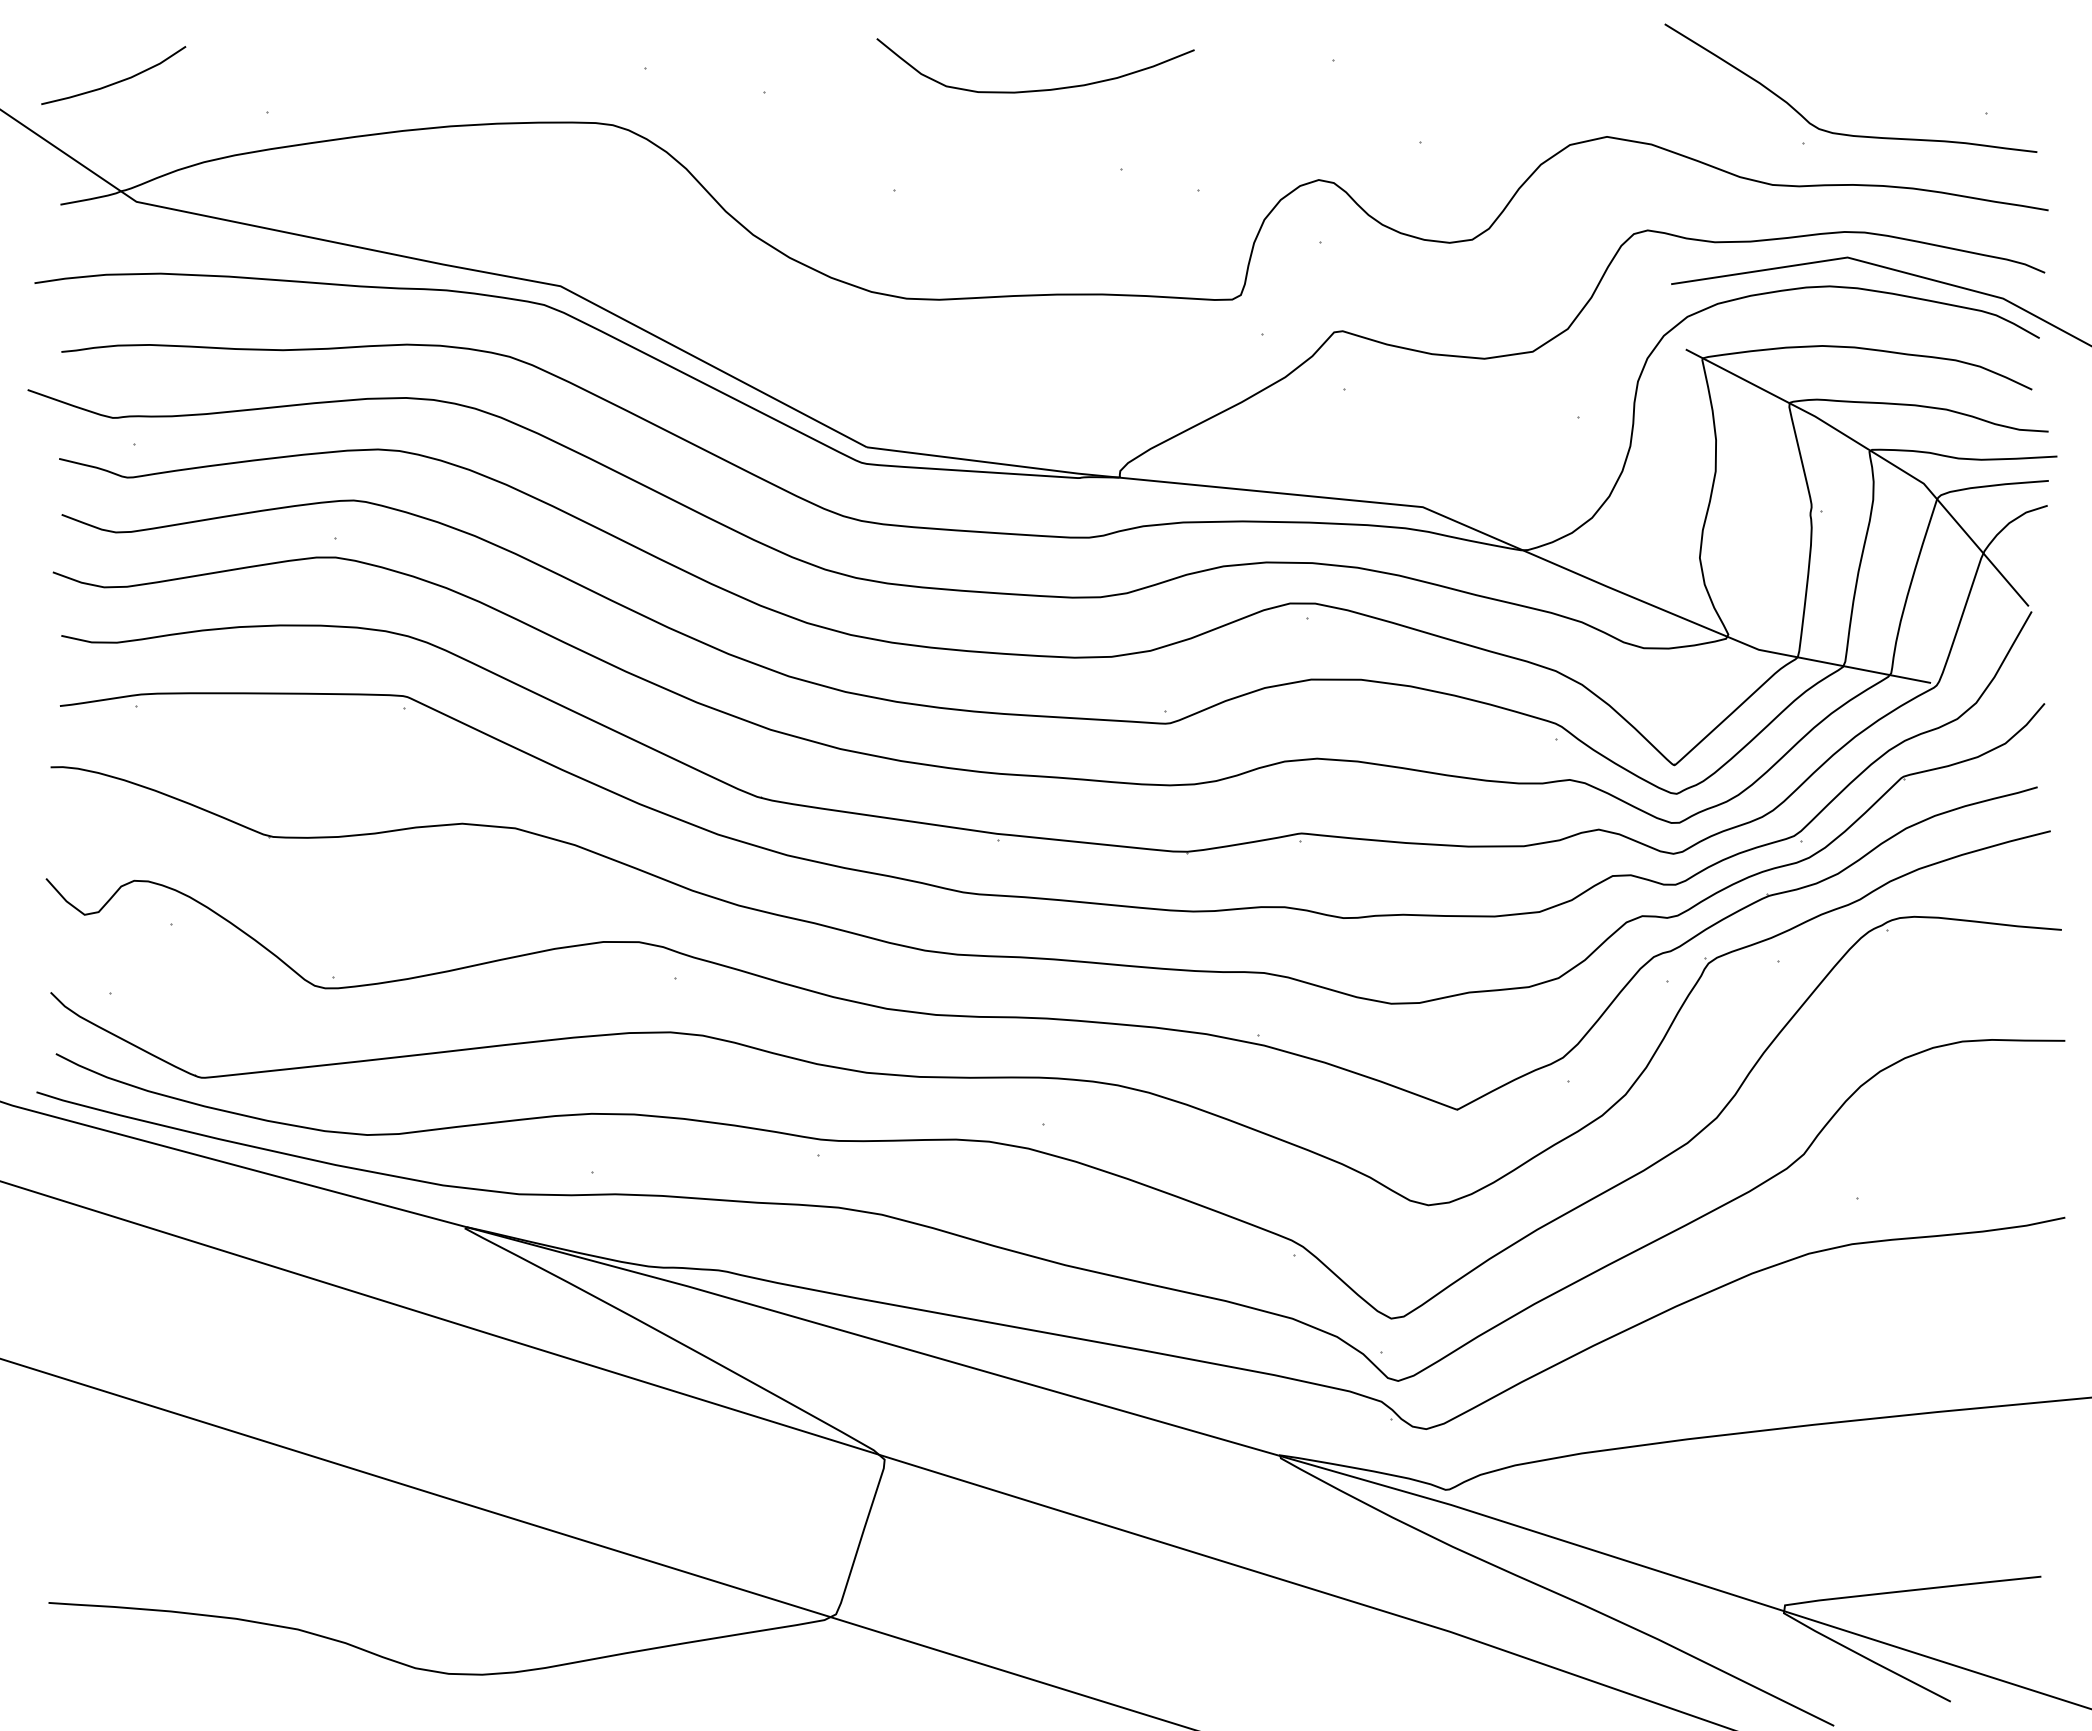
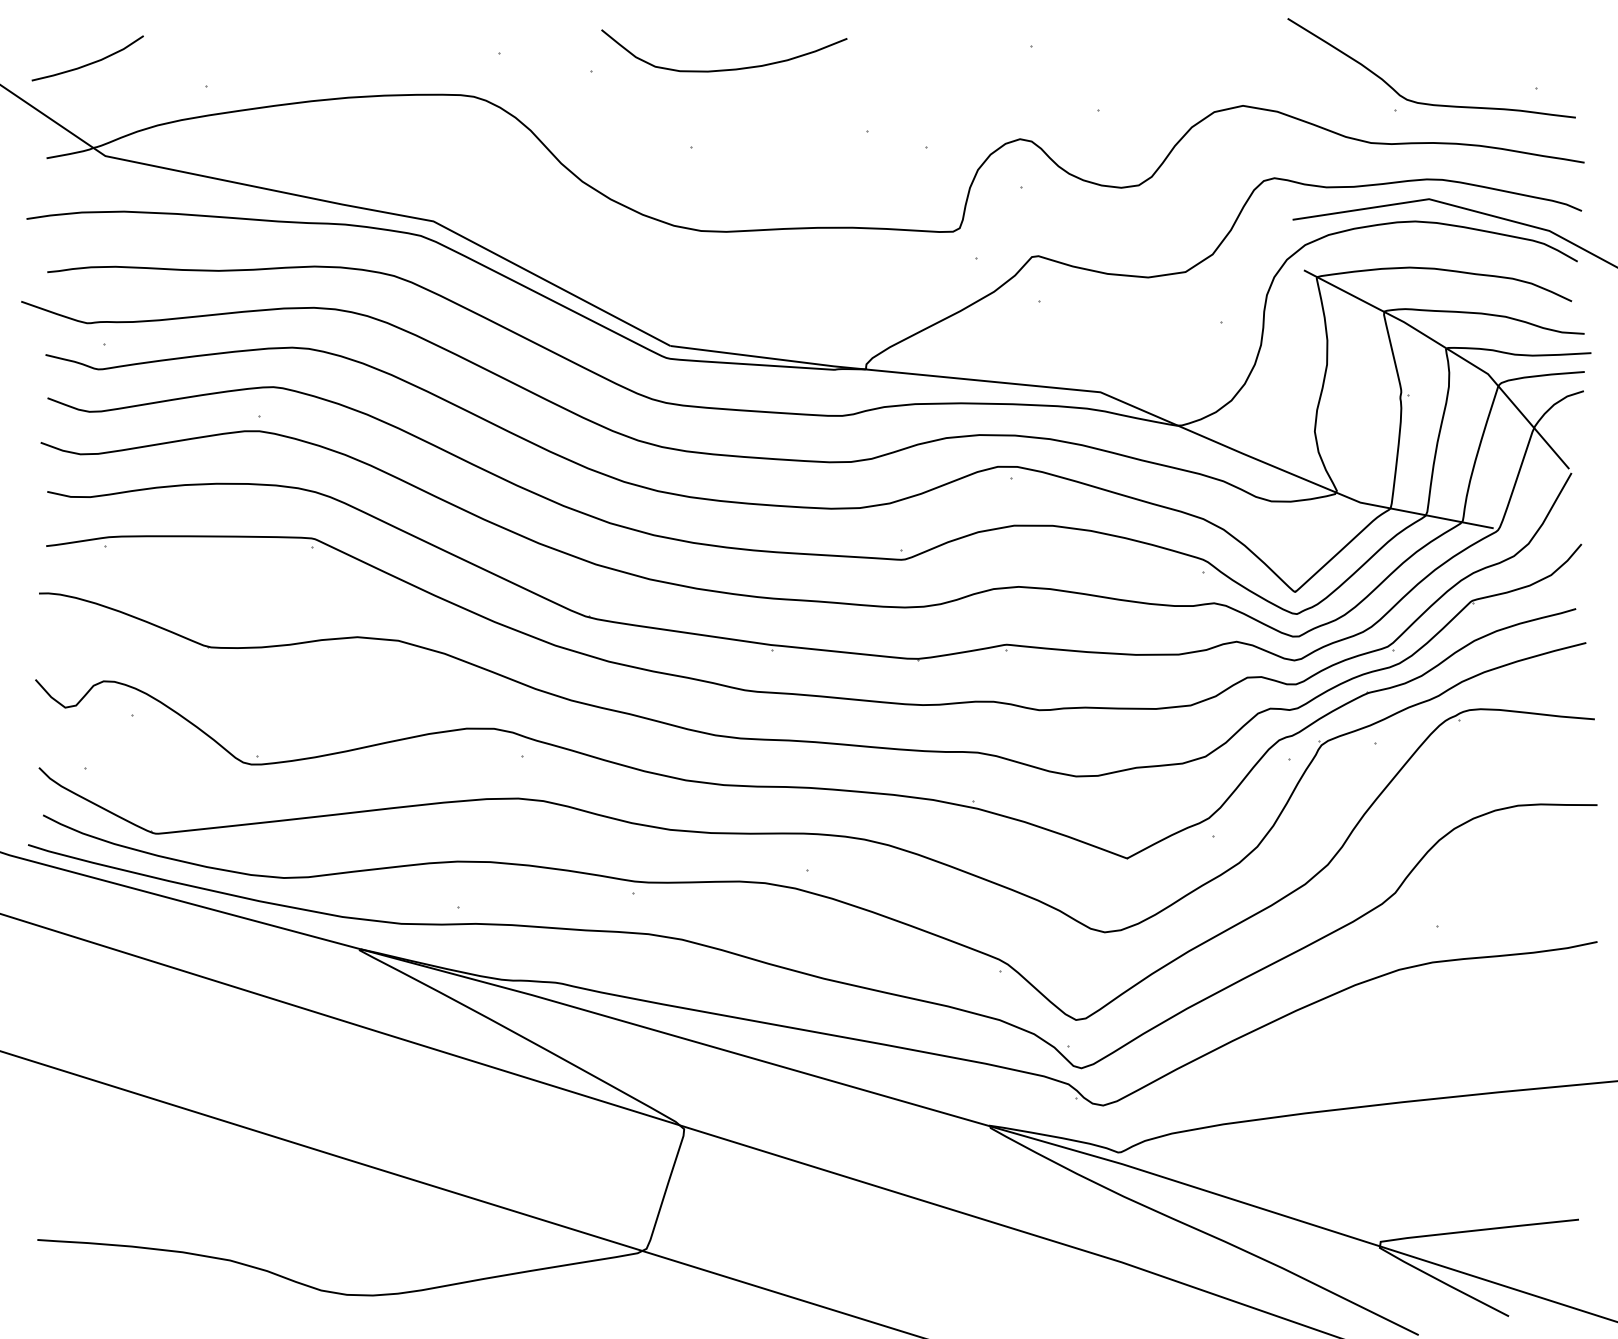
curve: (1038, 89) -> (726, 69), moved

